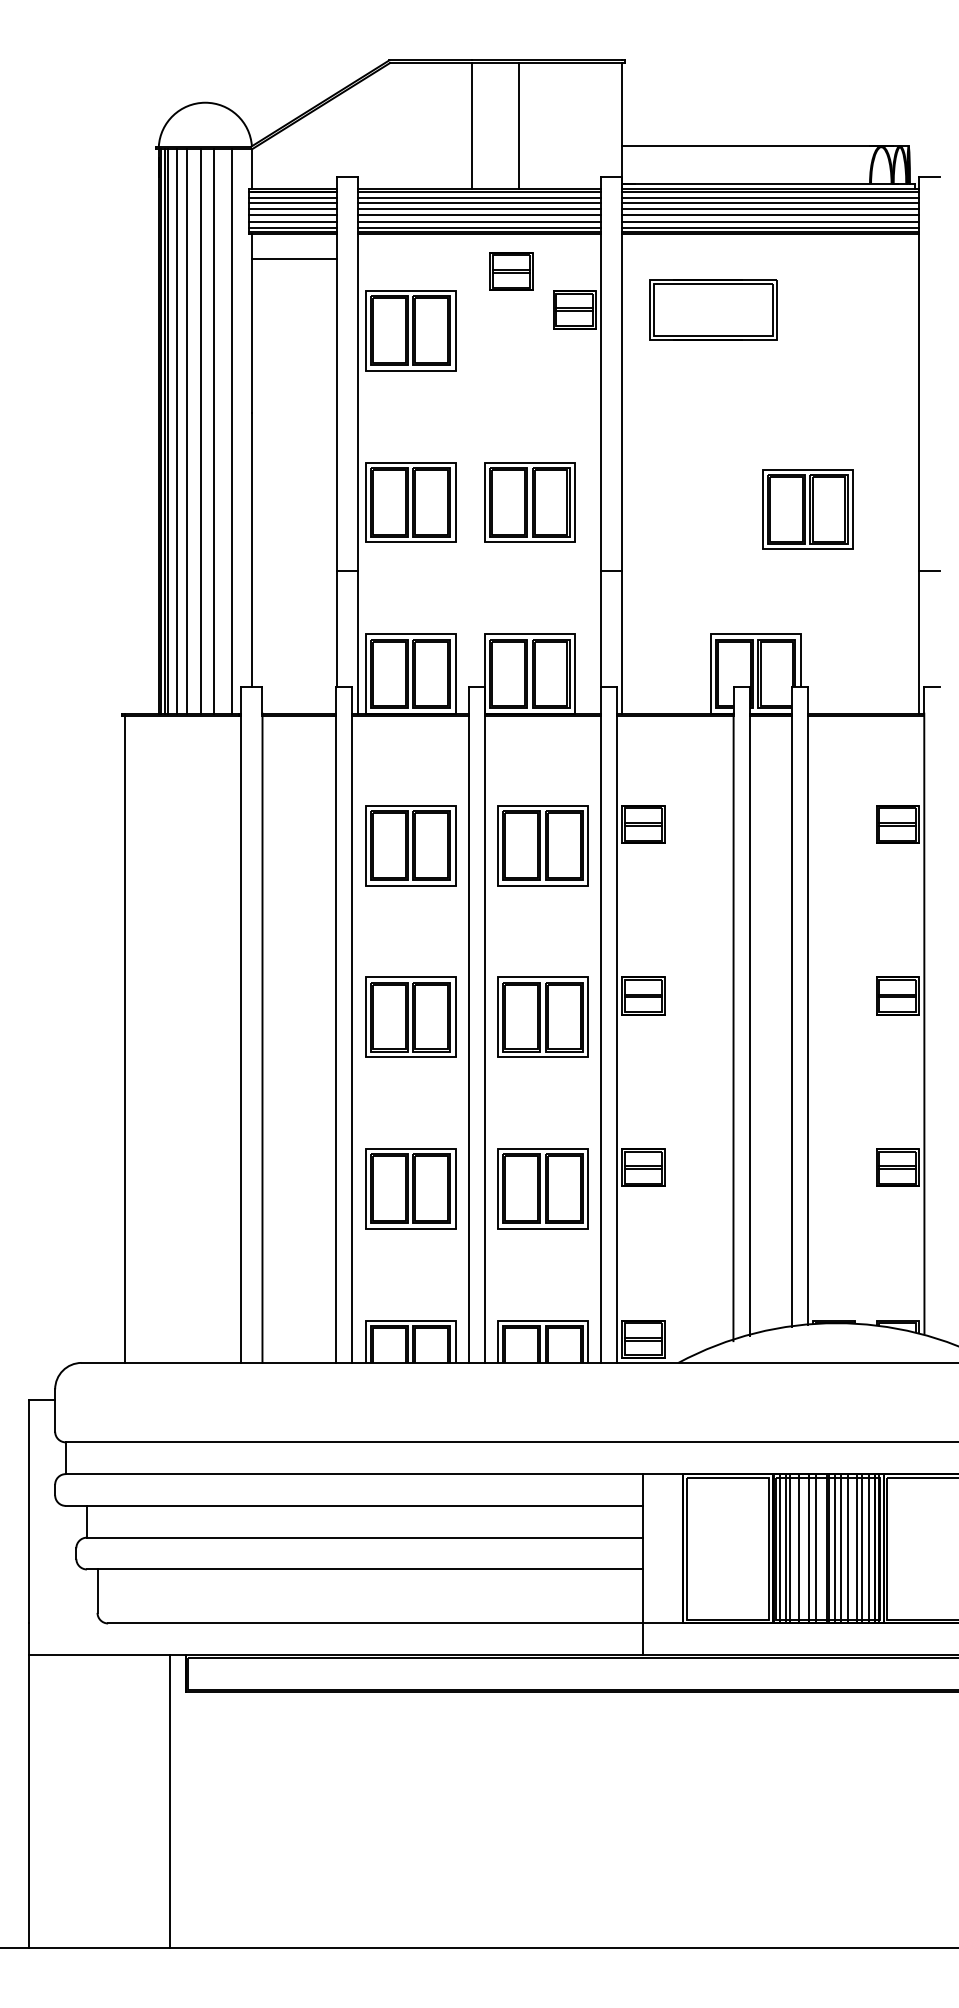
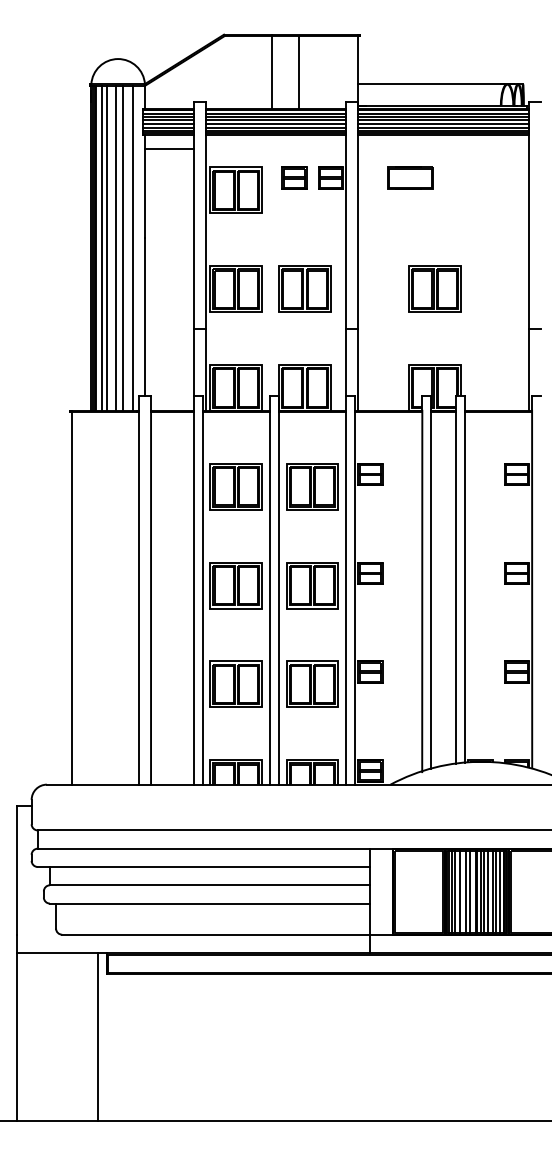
part: (511, 270) -> (294, 177), moved
part: (713, 308) -> (410, 177), size x0.62
part: (806, 508) -> (434, 288), moved

